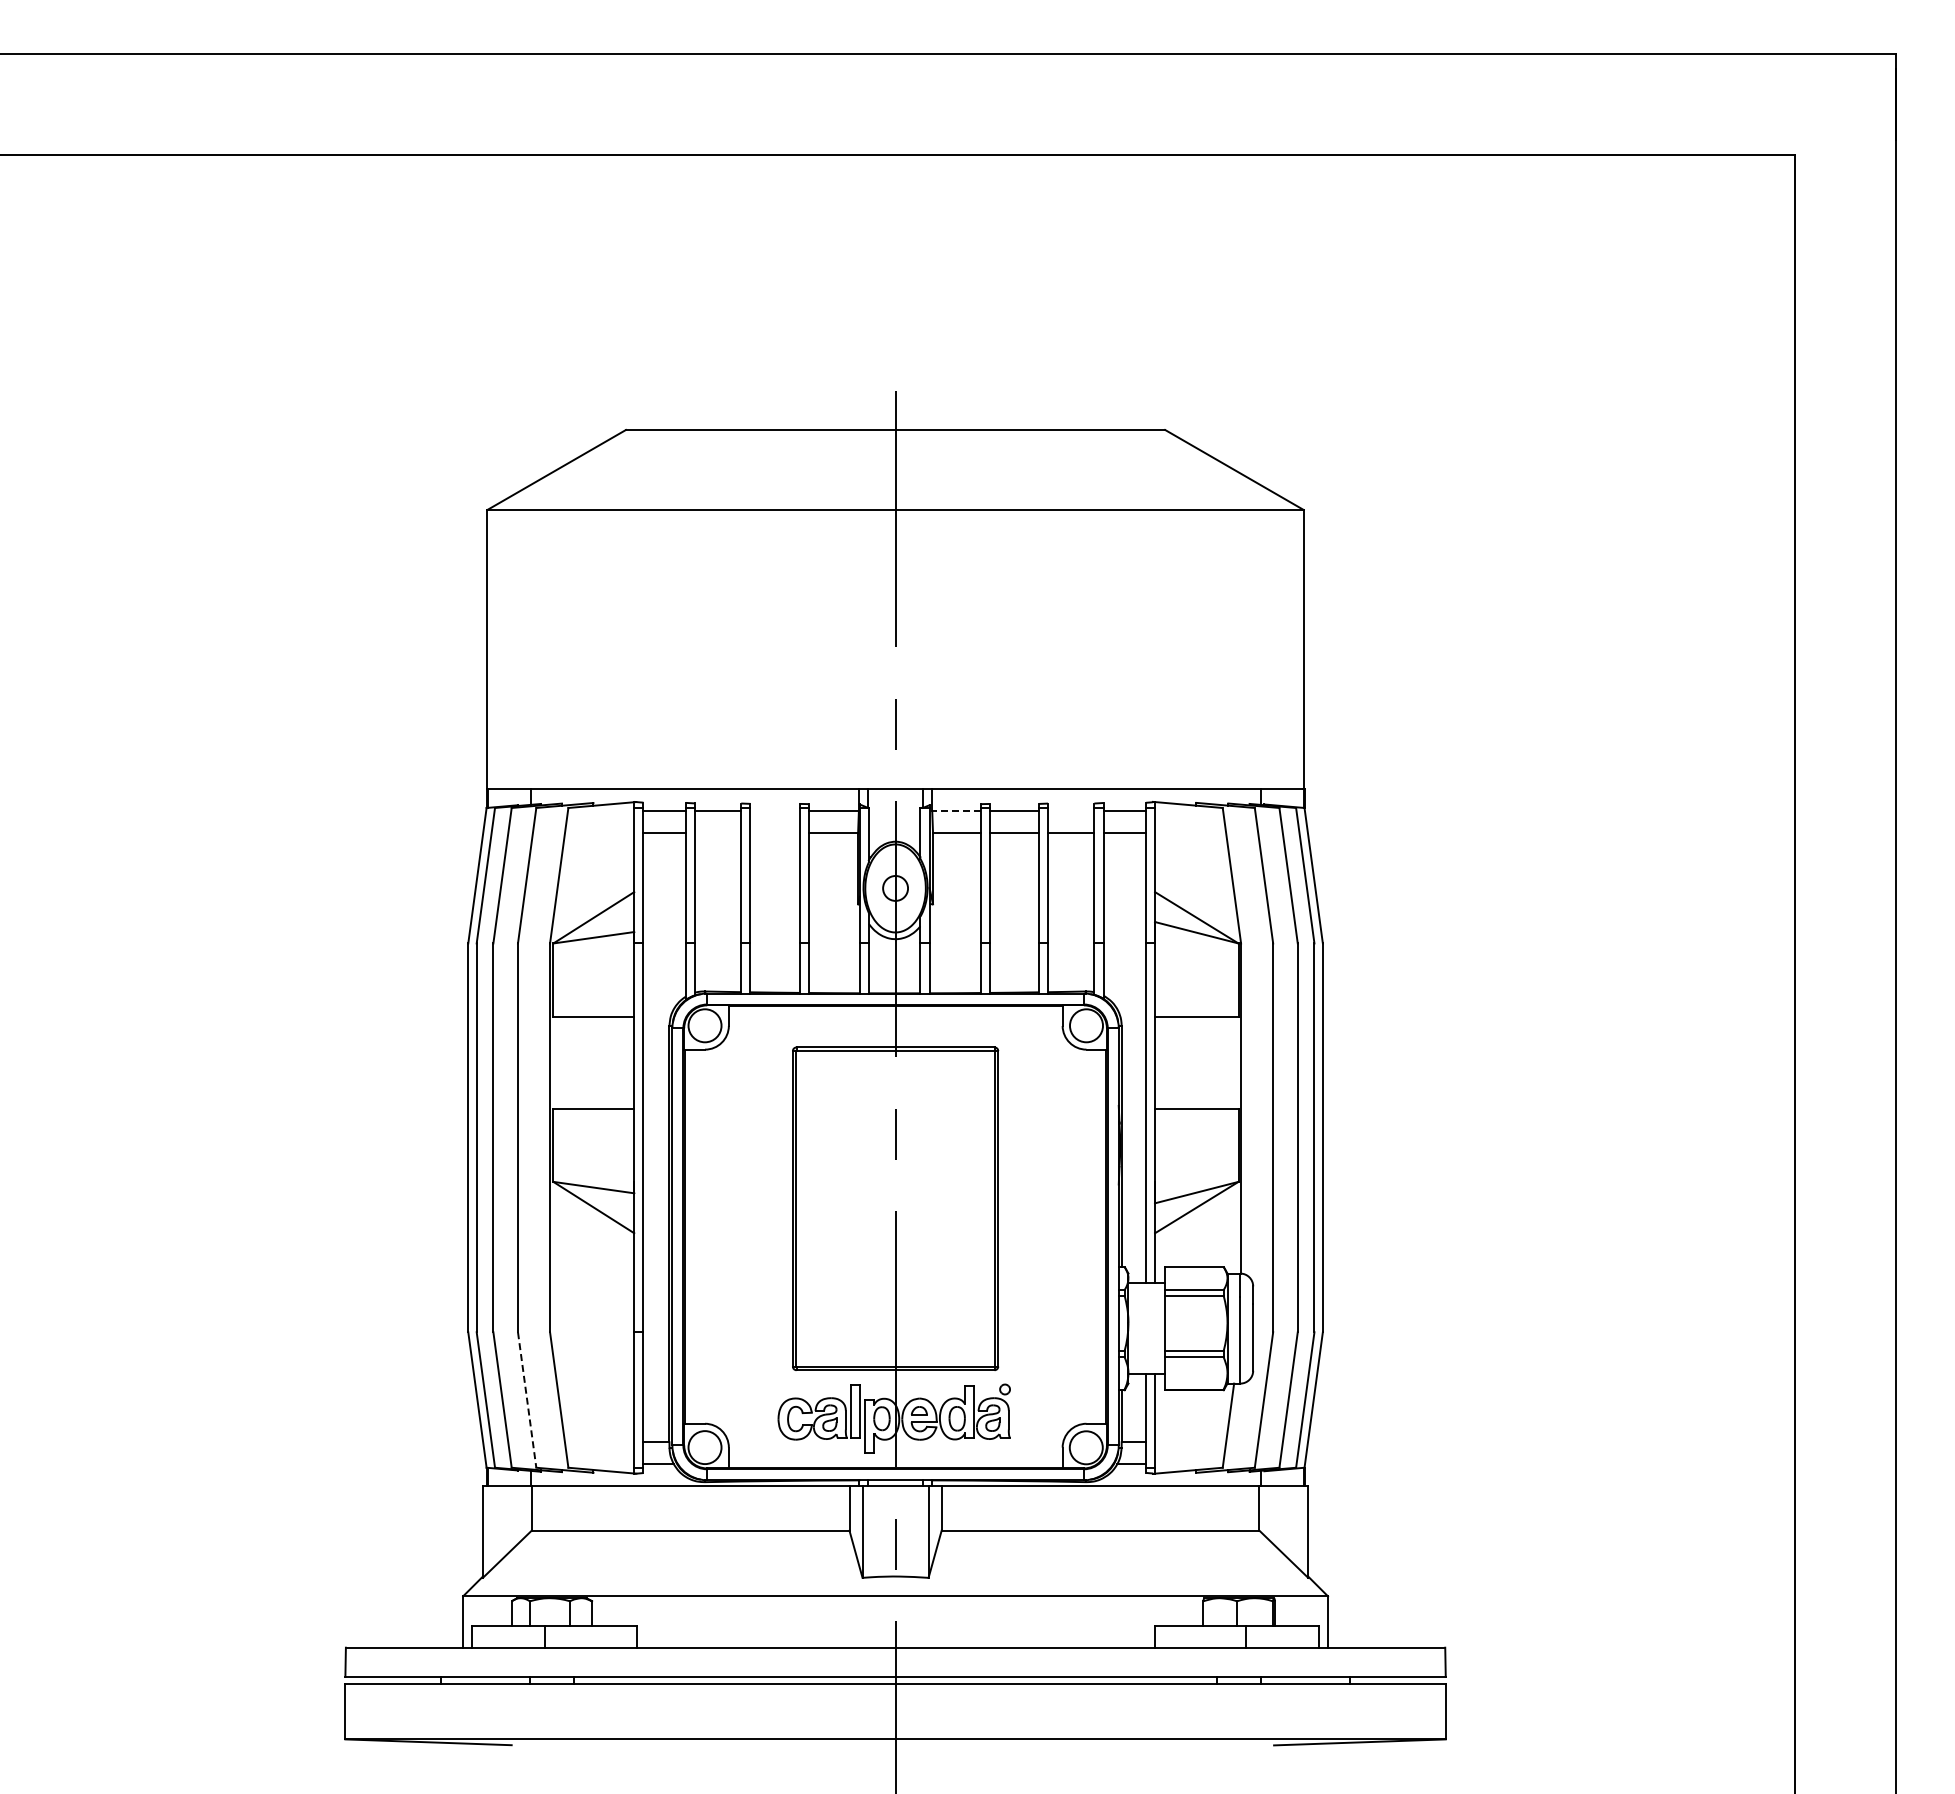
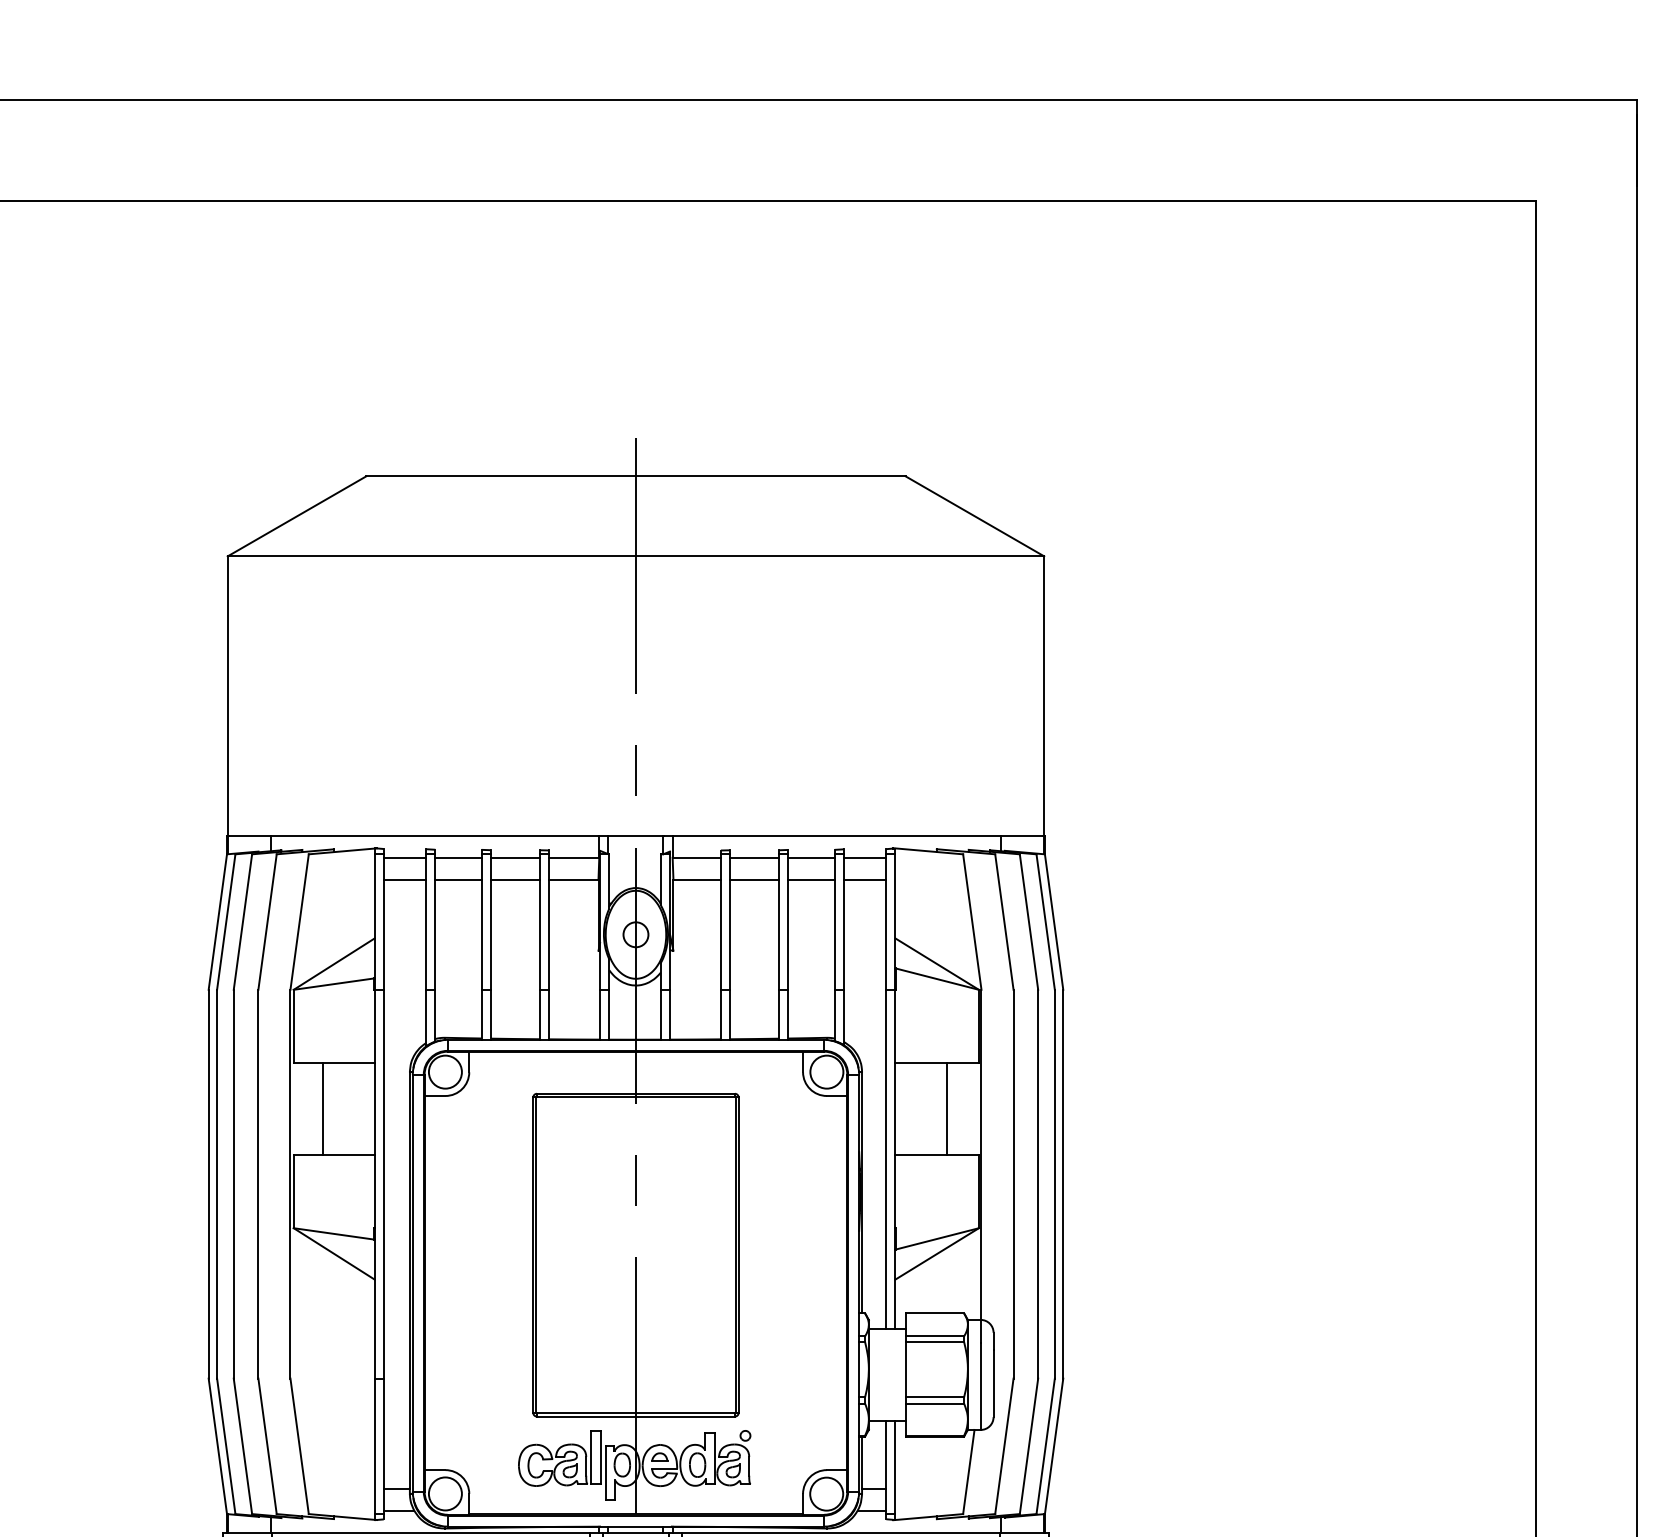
line: (774, 811) -> (514, 857), added
line: (955, 811) -> (695, 857), dashed -> solid
line: (1071, 811) -> (811, 857), added
line: (717, 833) -> (457, 879), added
line: (774, 833) -> (514, 879), added
line: (582, 1062) -> (322, 1108), added
line: (1206, 1062) -> (946, 1108), added
line: (527, 1400) -> (267, 1446), dashed -> solid

